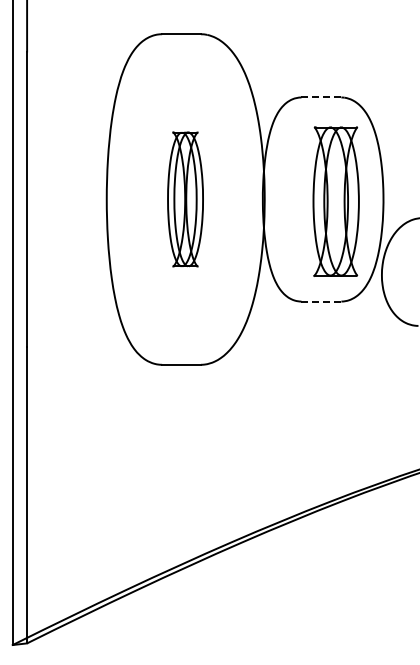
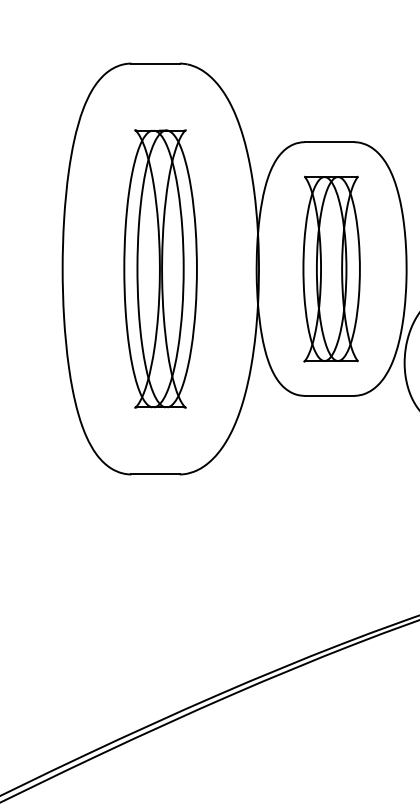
line: (321, 97) -> (329, 142), dashed -> solid
part: (185, 199) -> (160, 268), size x1.67
part: (335, 201) -> (330, 268), moved
line: (321, 301) -> (329, 395), dashed -> solid

